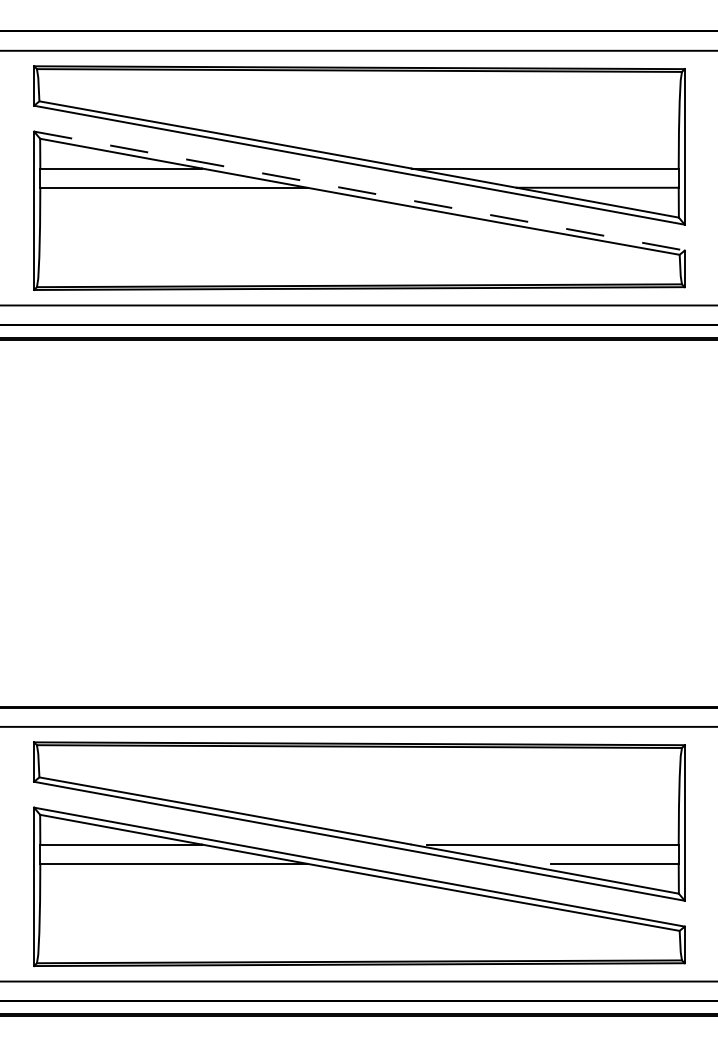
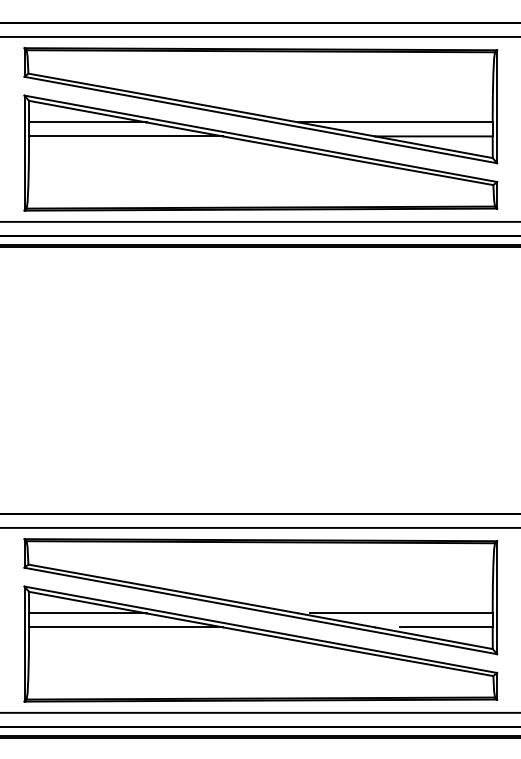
line: (359, 191) -> (260, 139), dashed -> solid

